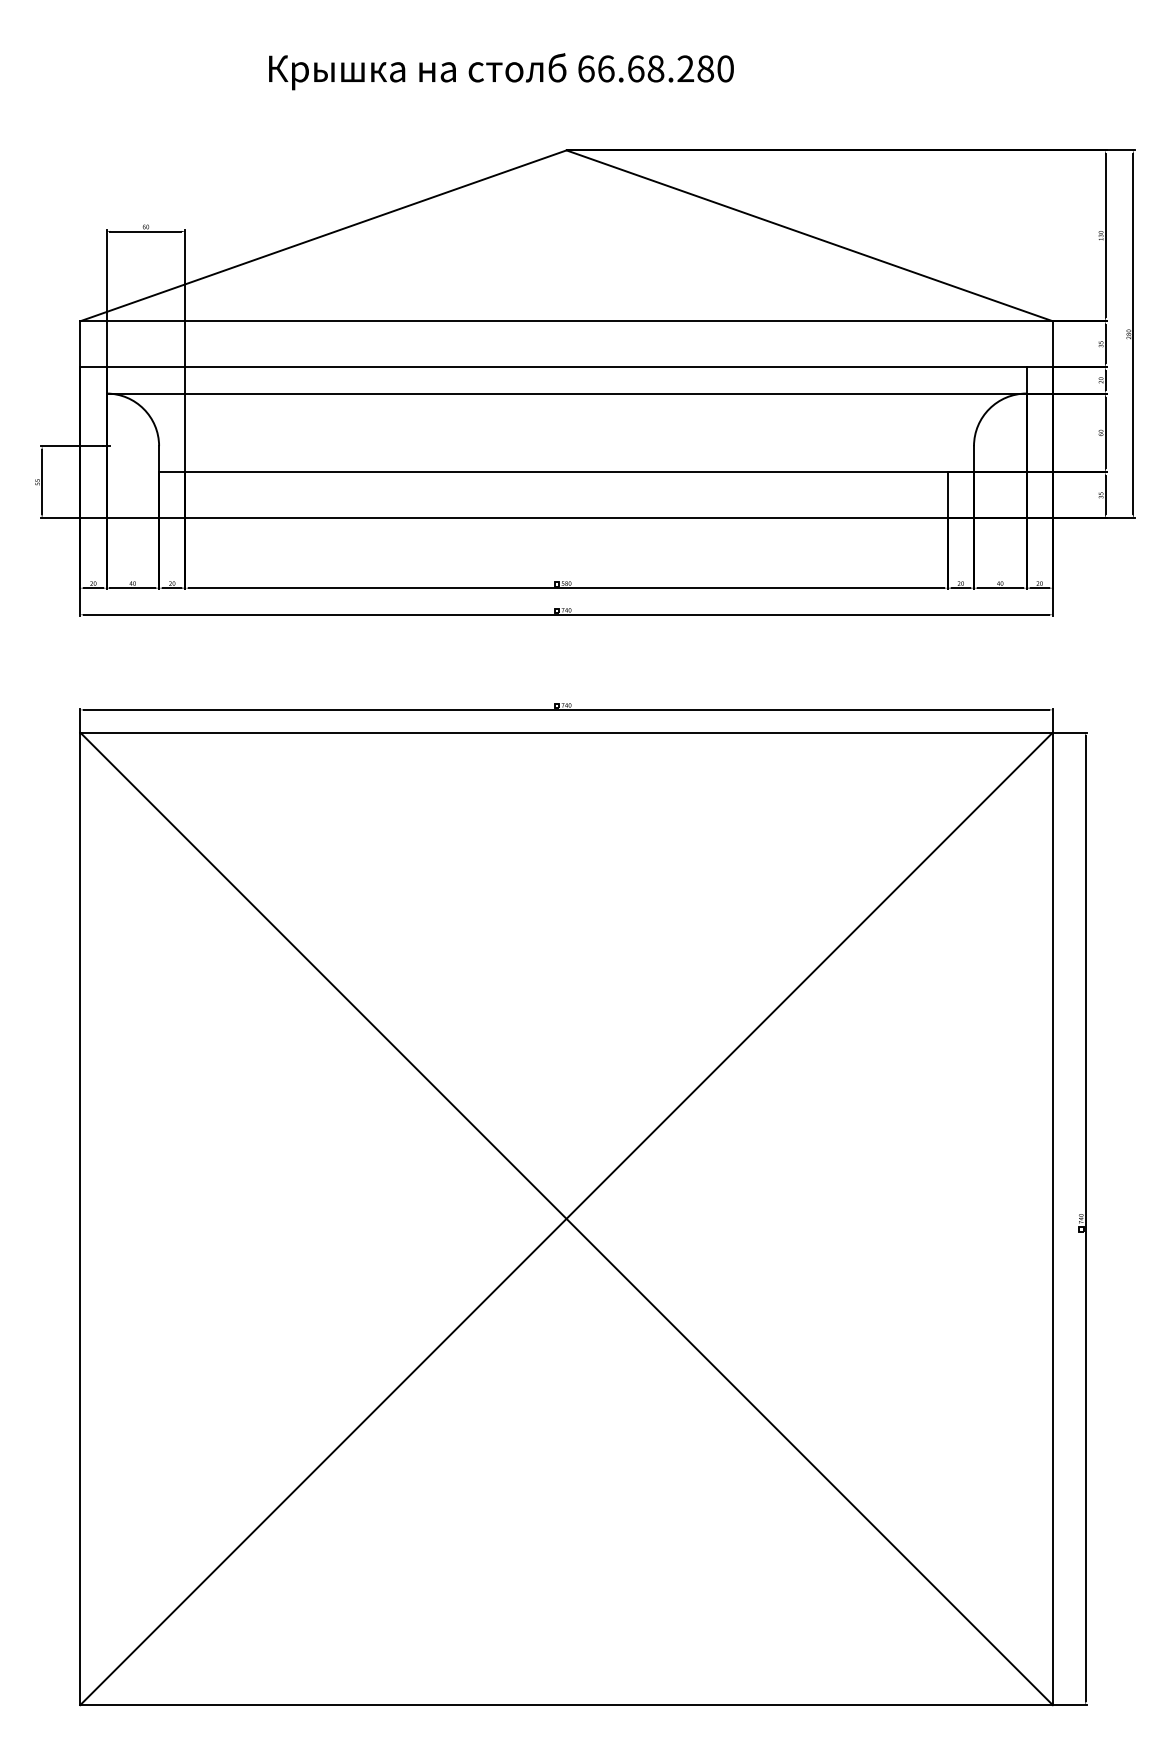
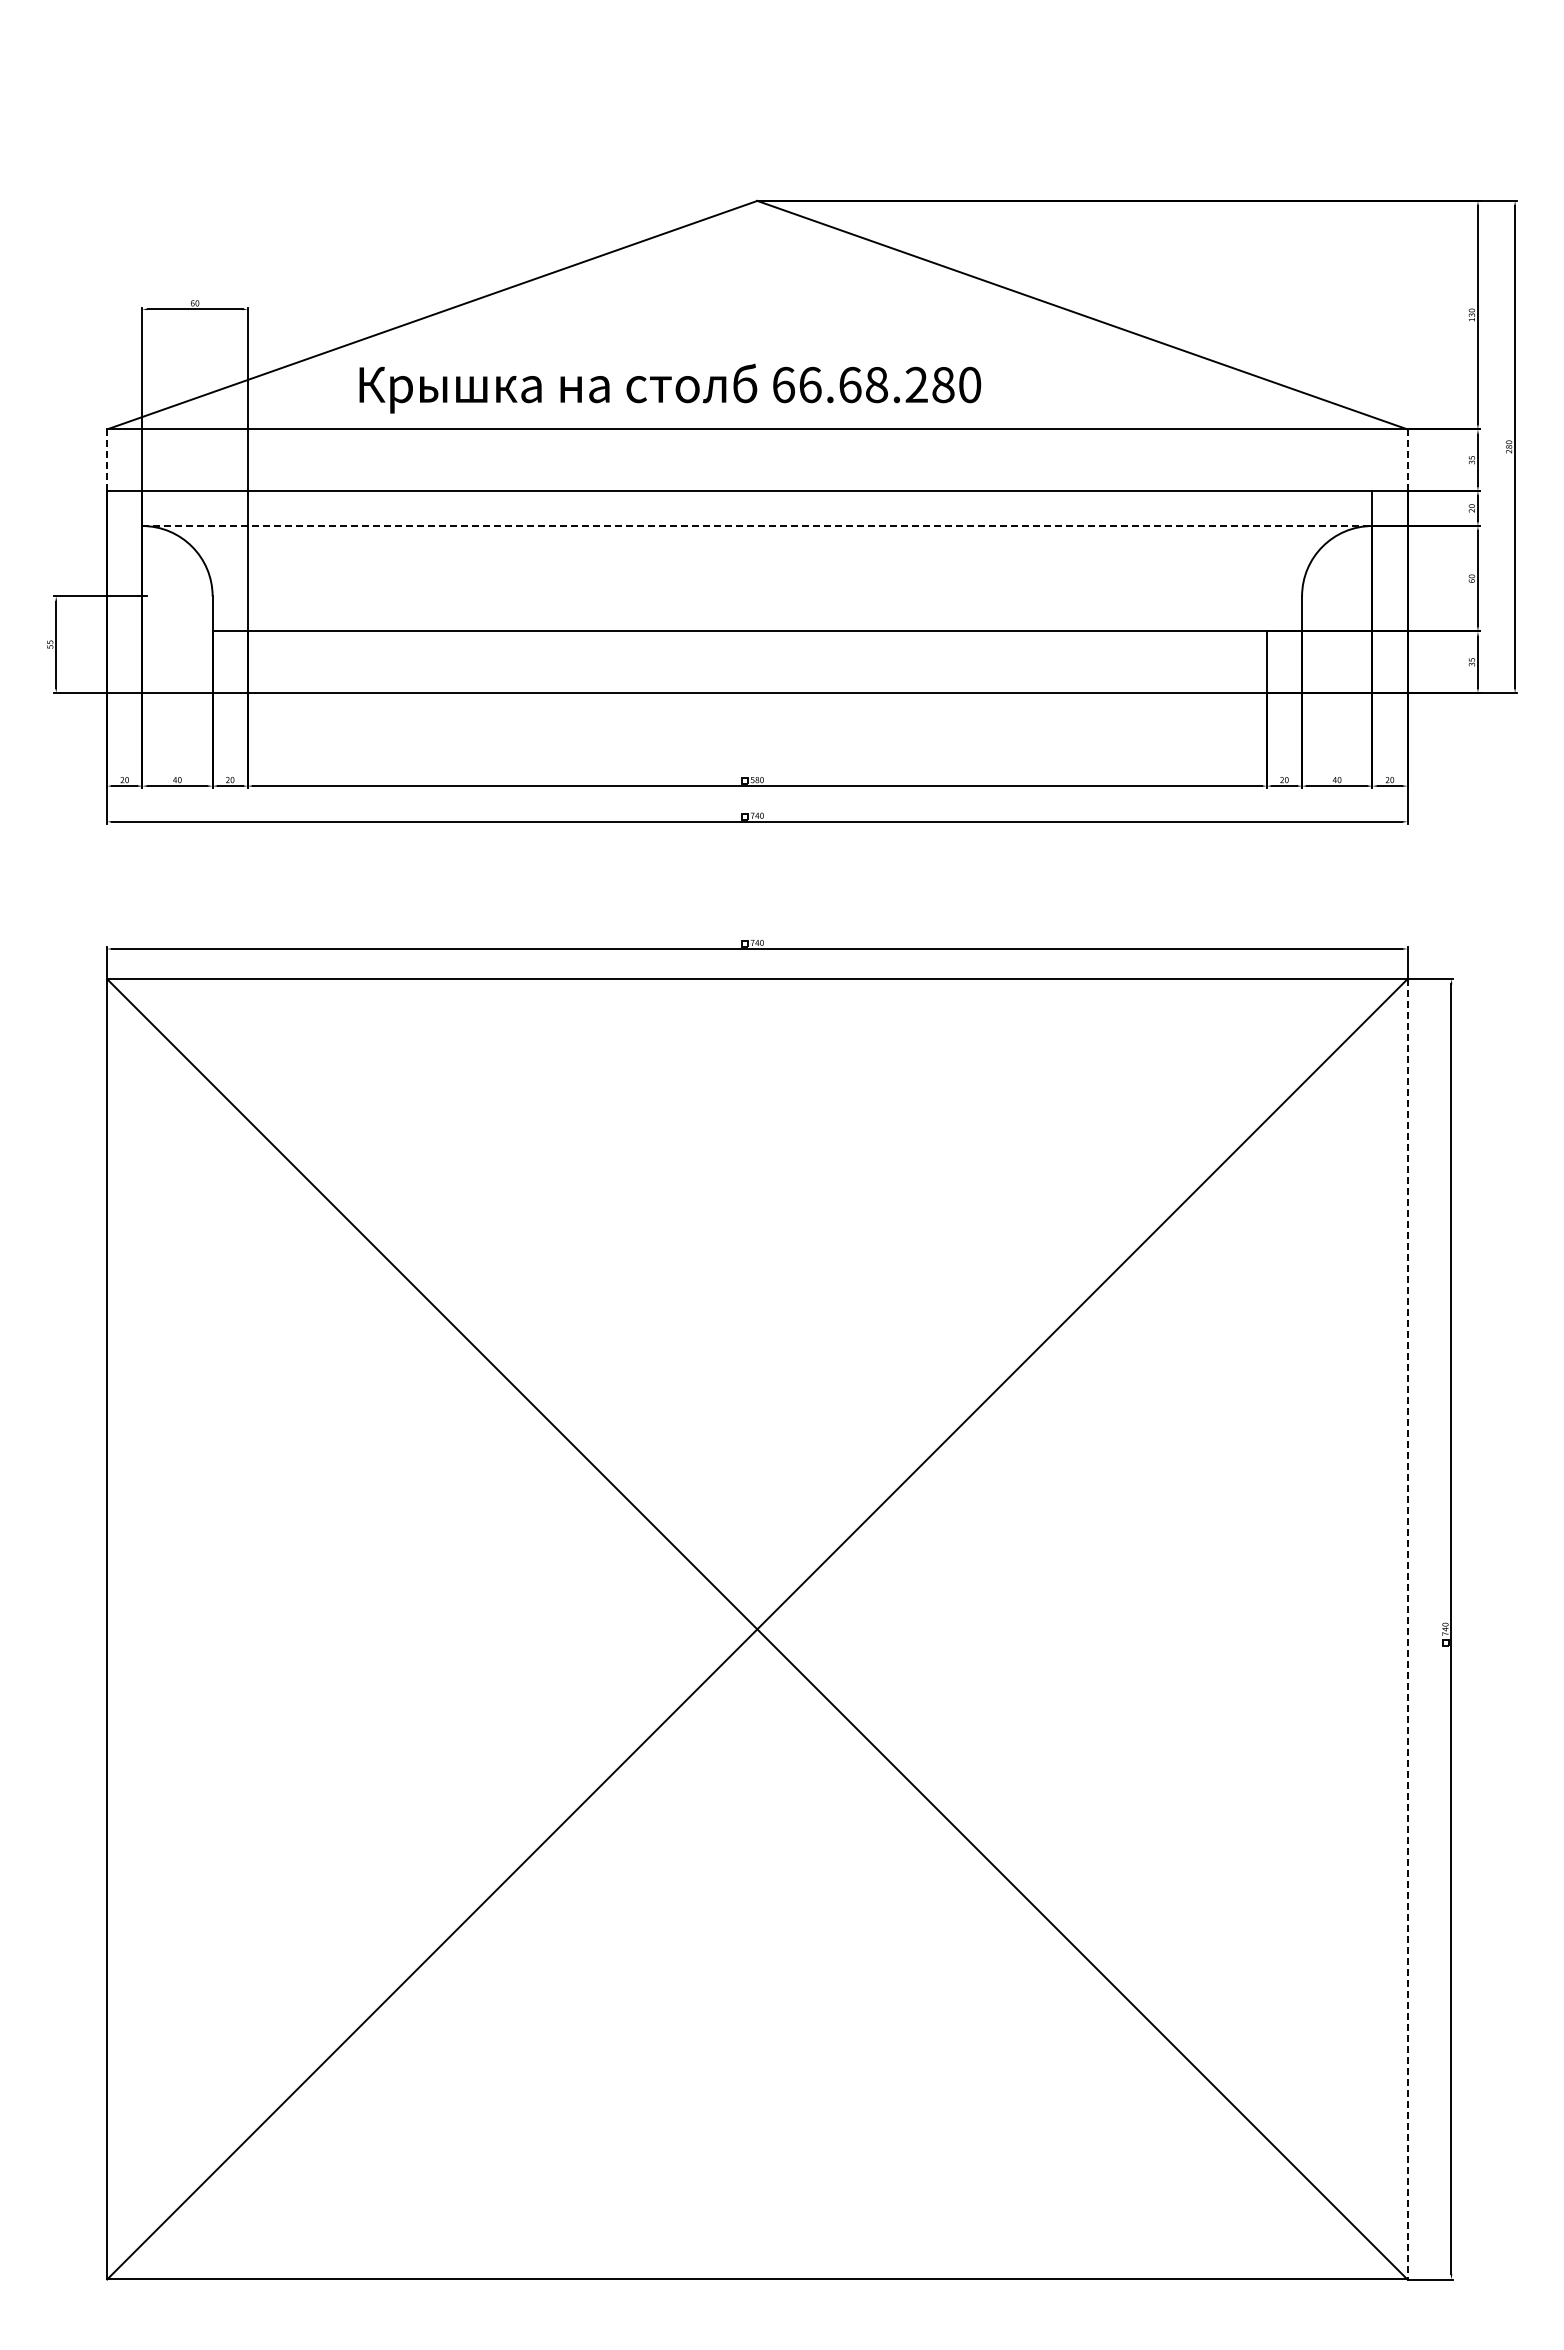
text: (501, 71) -> (670, 388), moved
line: (80, 344) -> (107, 460), solid -> dashed
line: (1052, 344) -> (1407, 460), solid -> dashed
line: (566, 393) -> (757, 526), solid -> dashed
line: (1052, 1218) -> (1407, 1629), solid -> dashed

